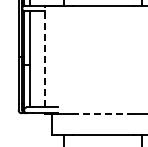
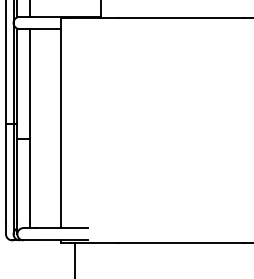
line: (45, 56) -> (61, 122), dashed -> solid
line: (102, 114) -> (180, 242), dashed -> solid

